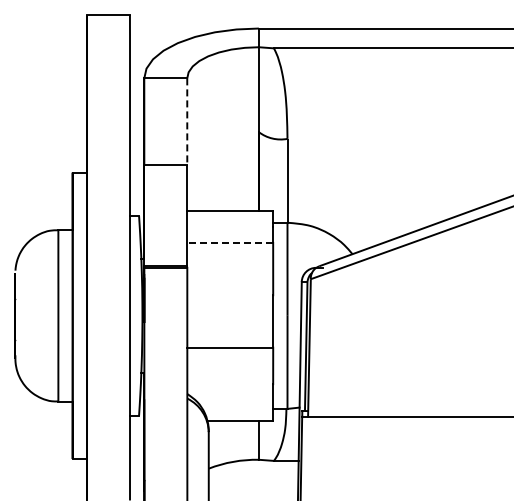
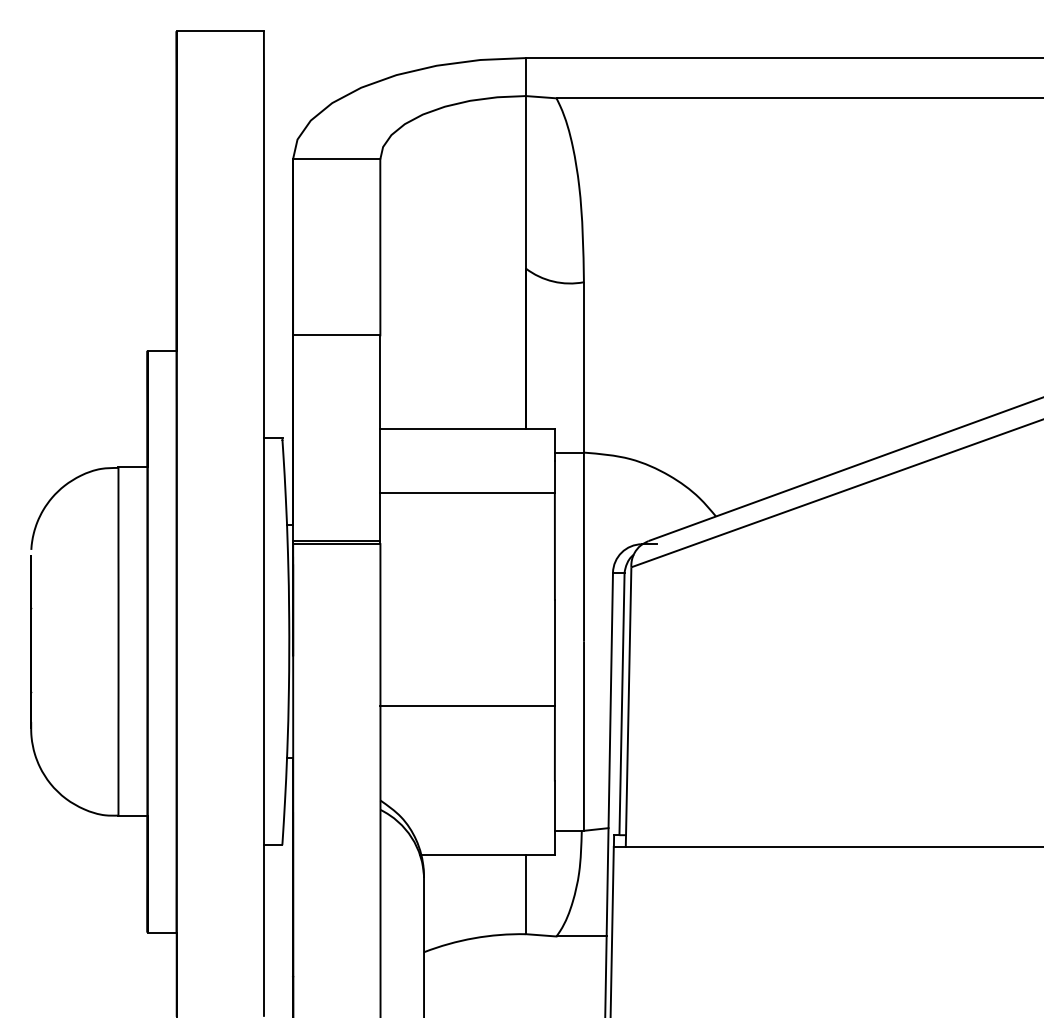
line: (187, 122) -> (380, 248), dashed -> solid
line: (230, 242) -> (468, 492), dashed -> solid

